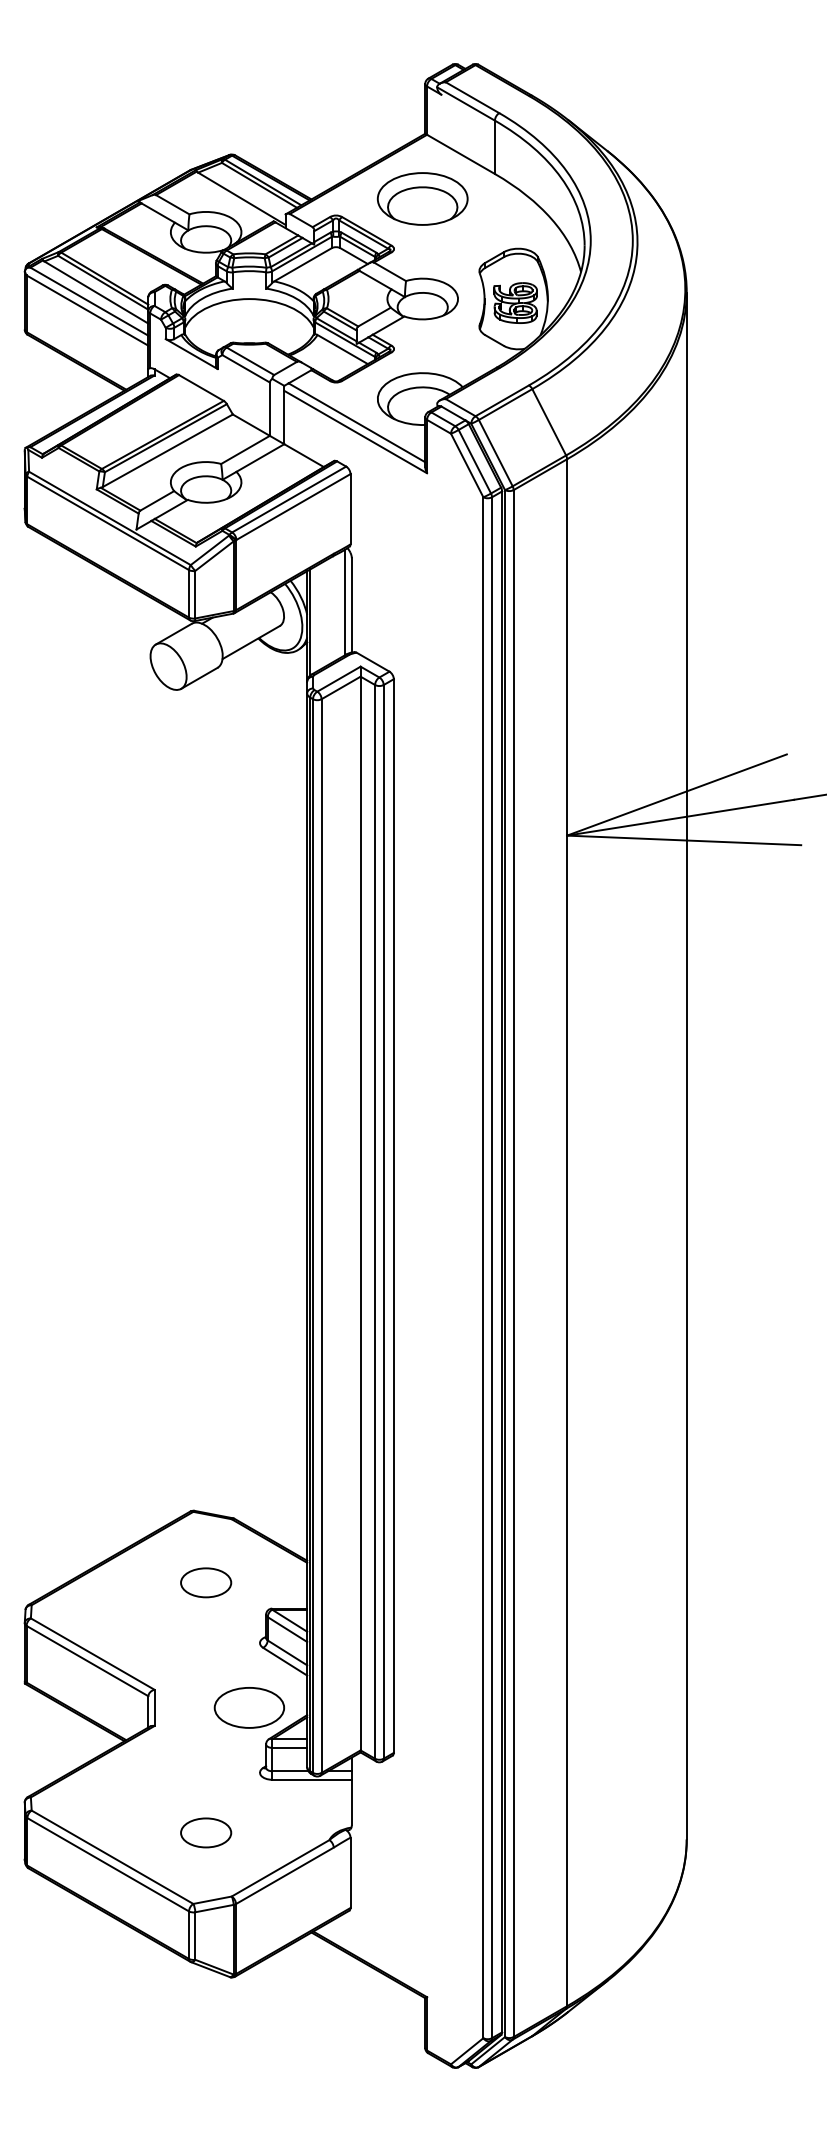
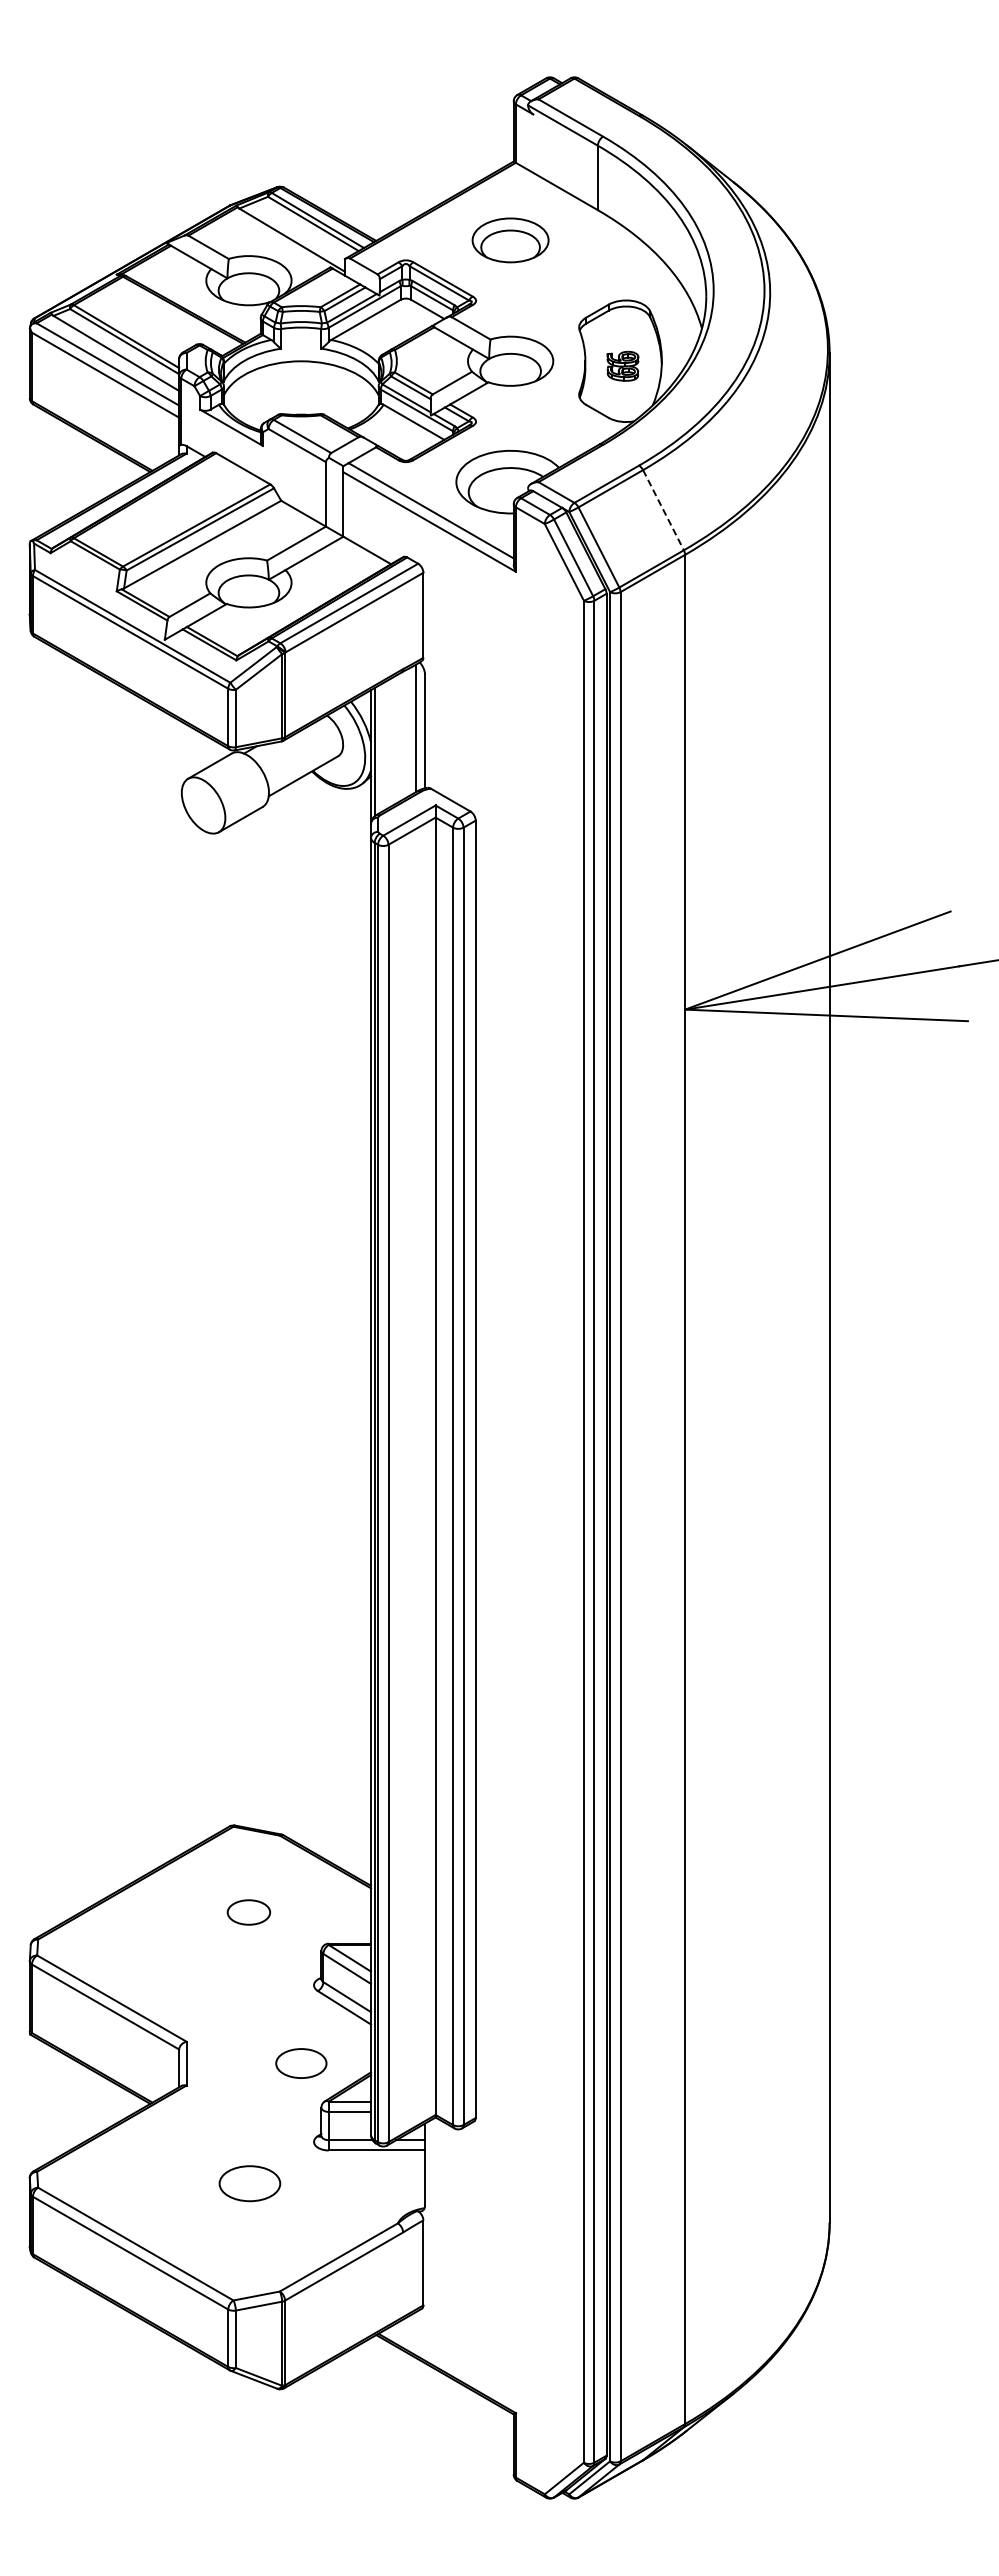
part: (422, 199) -> (510, 240), size x0.7
part: (515, 303) -> (622, 366), size x0.6
line: (549, 422) -> (663, 510), solid -> dashed
part: (205, 1582) -> (248, 1912), size x0.7
part: (249, 1707) -> (301, 2063), size x0.6
part: (205, 1832) -> (249, 2183), moved

